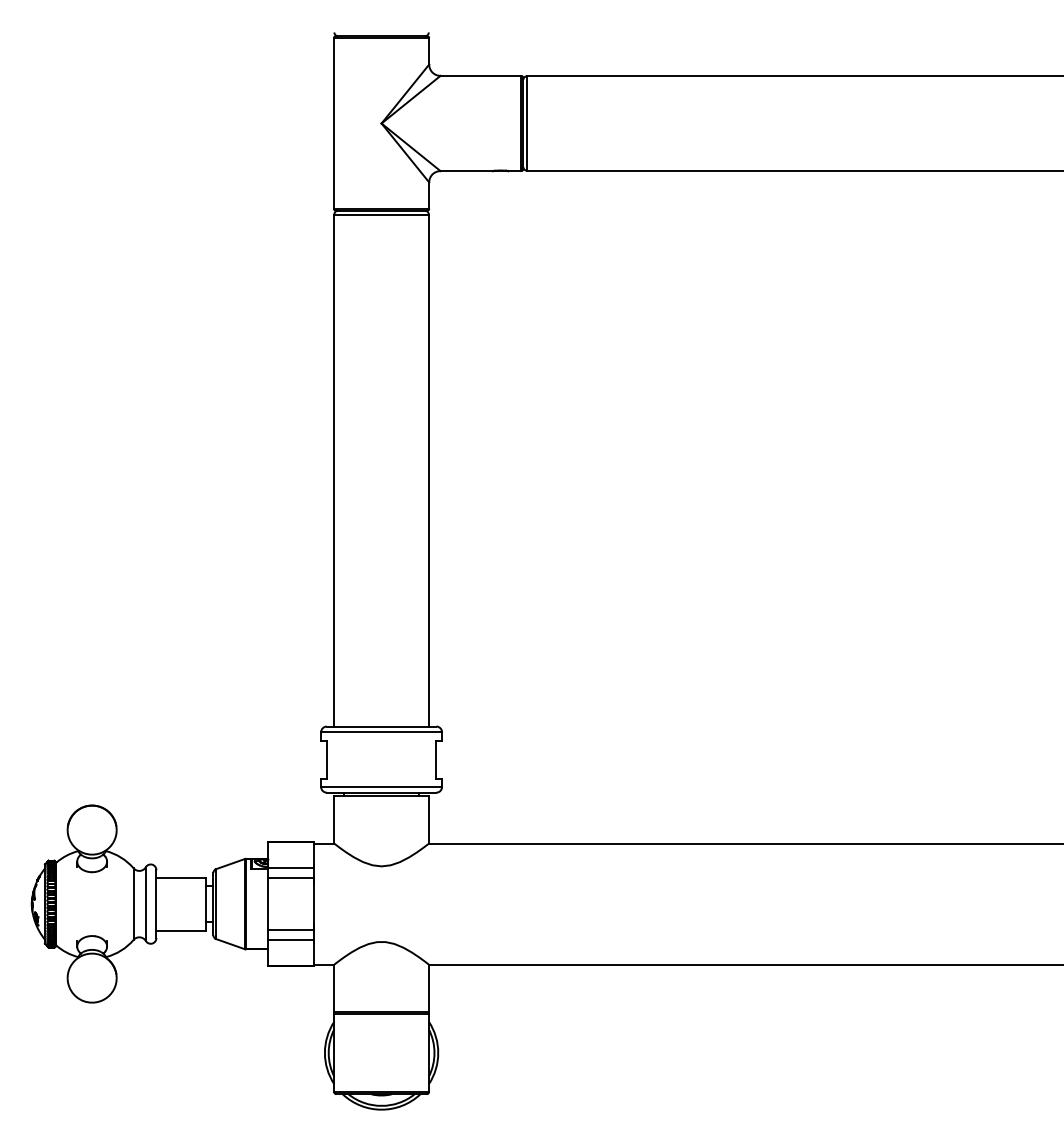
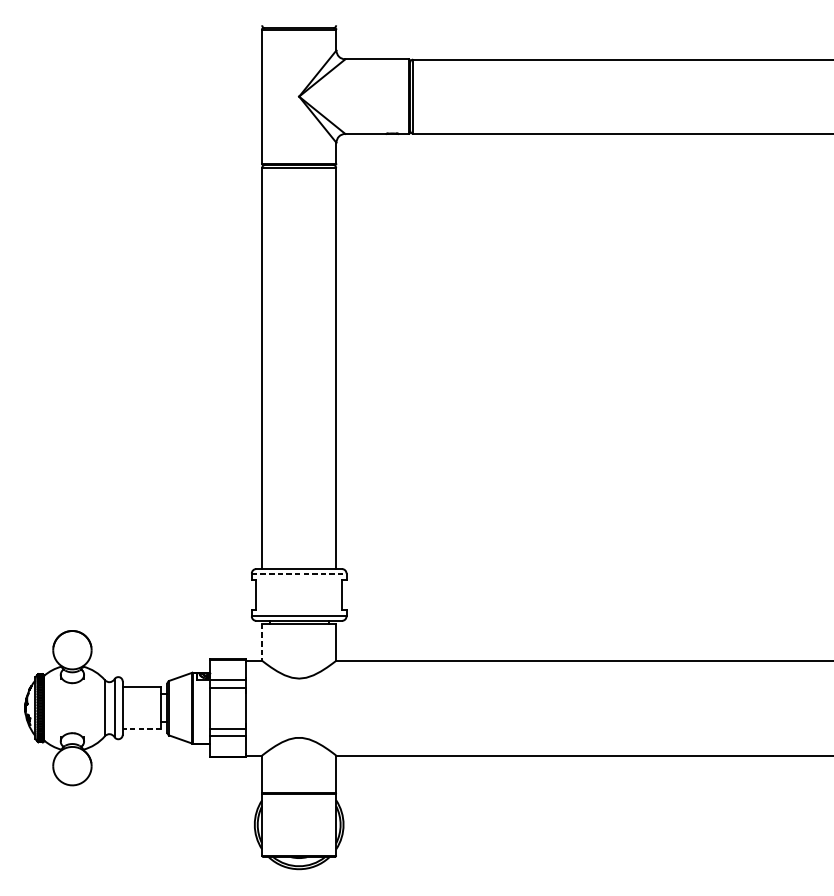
line: (382, 732) -> (299, 573), solid -> dashed
line: (334, 820) -> (262, 642), solid -> dashed
line: (180, 930) -> (141, 728), solid -> dashed

